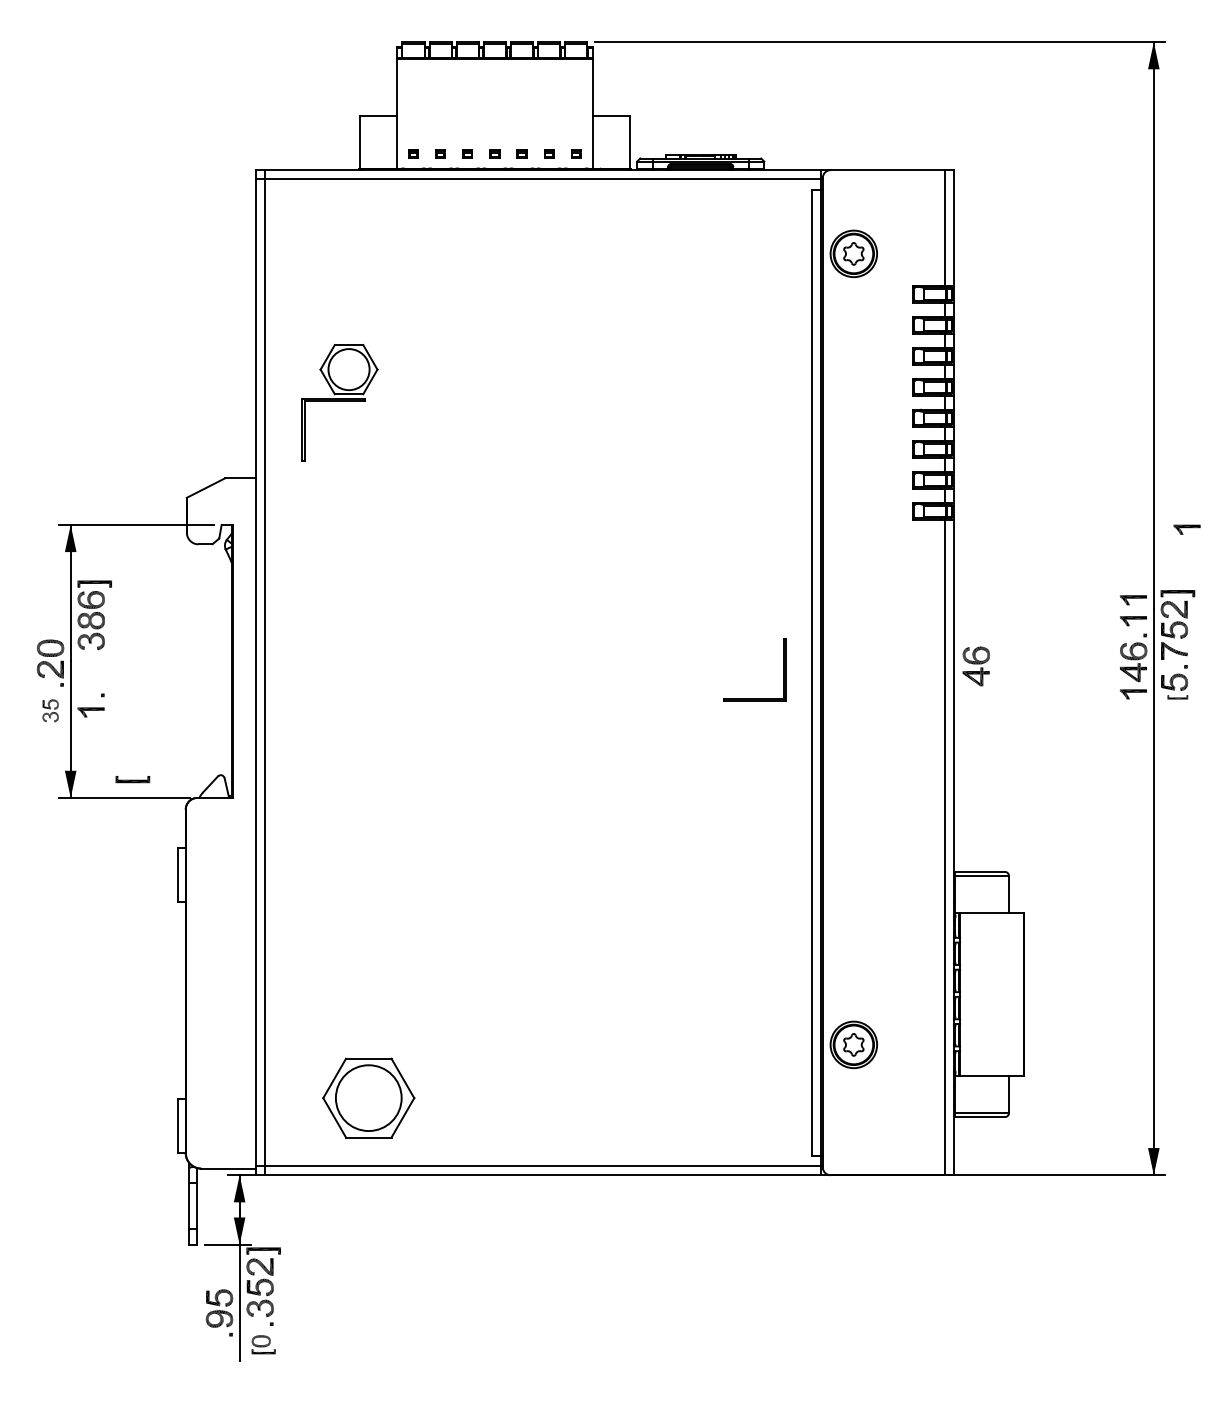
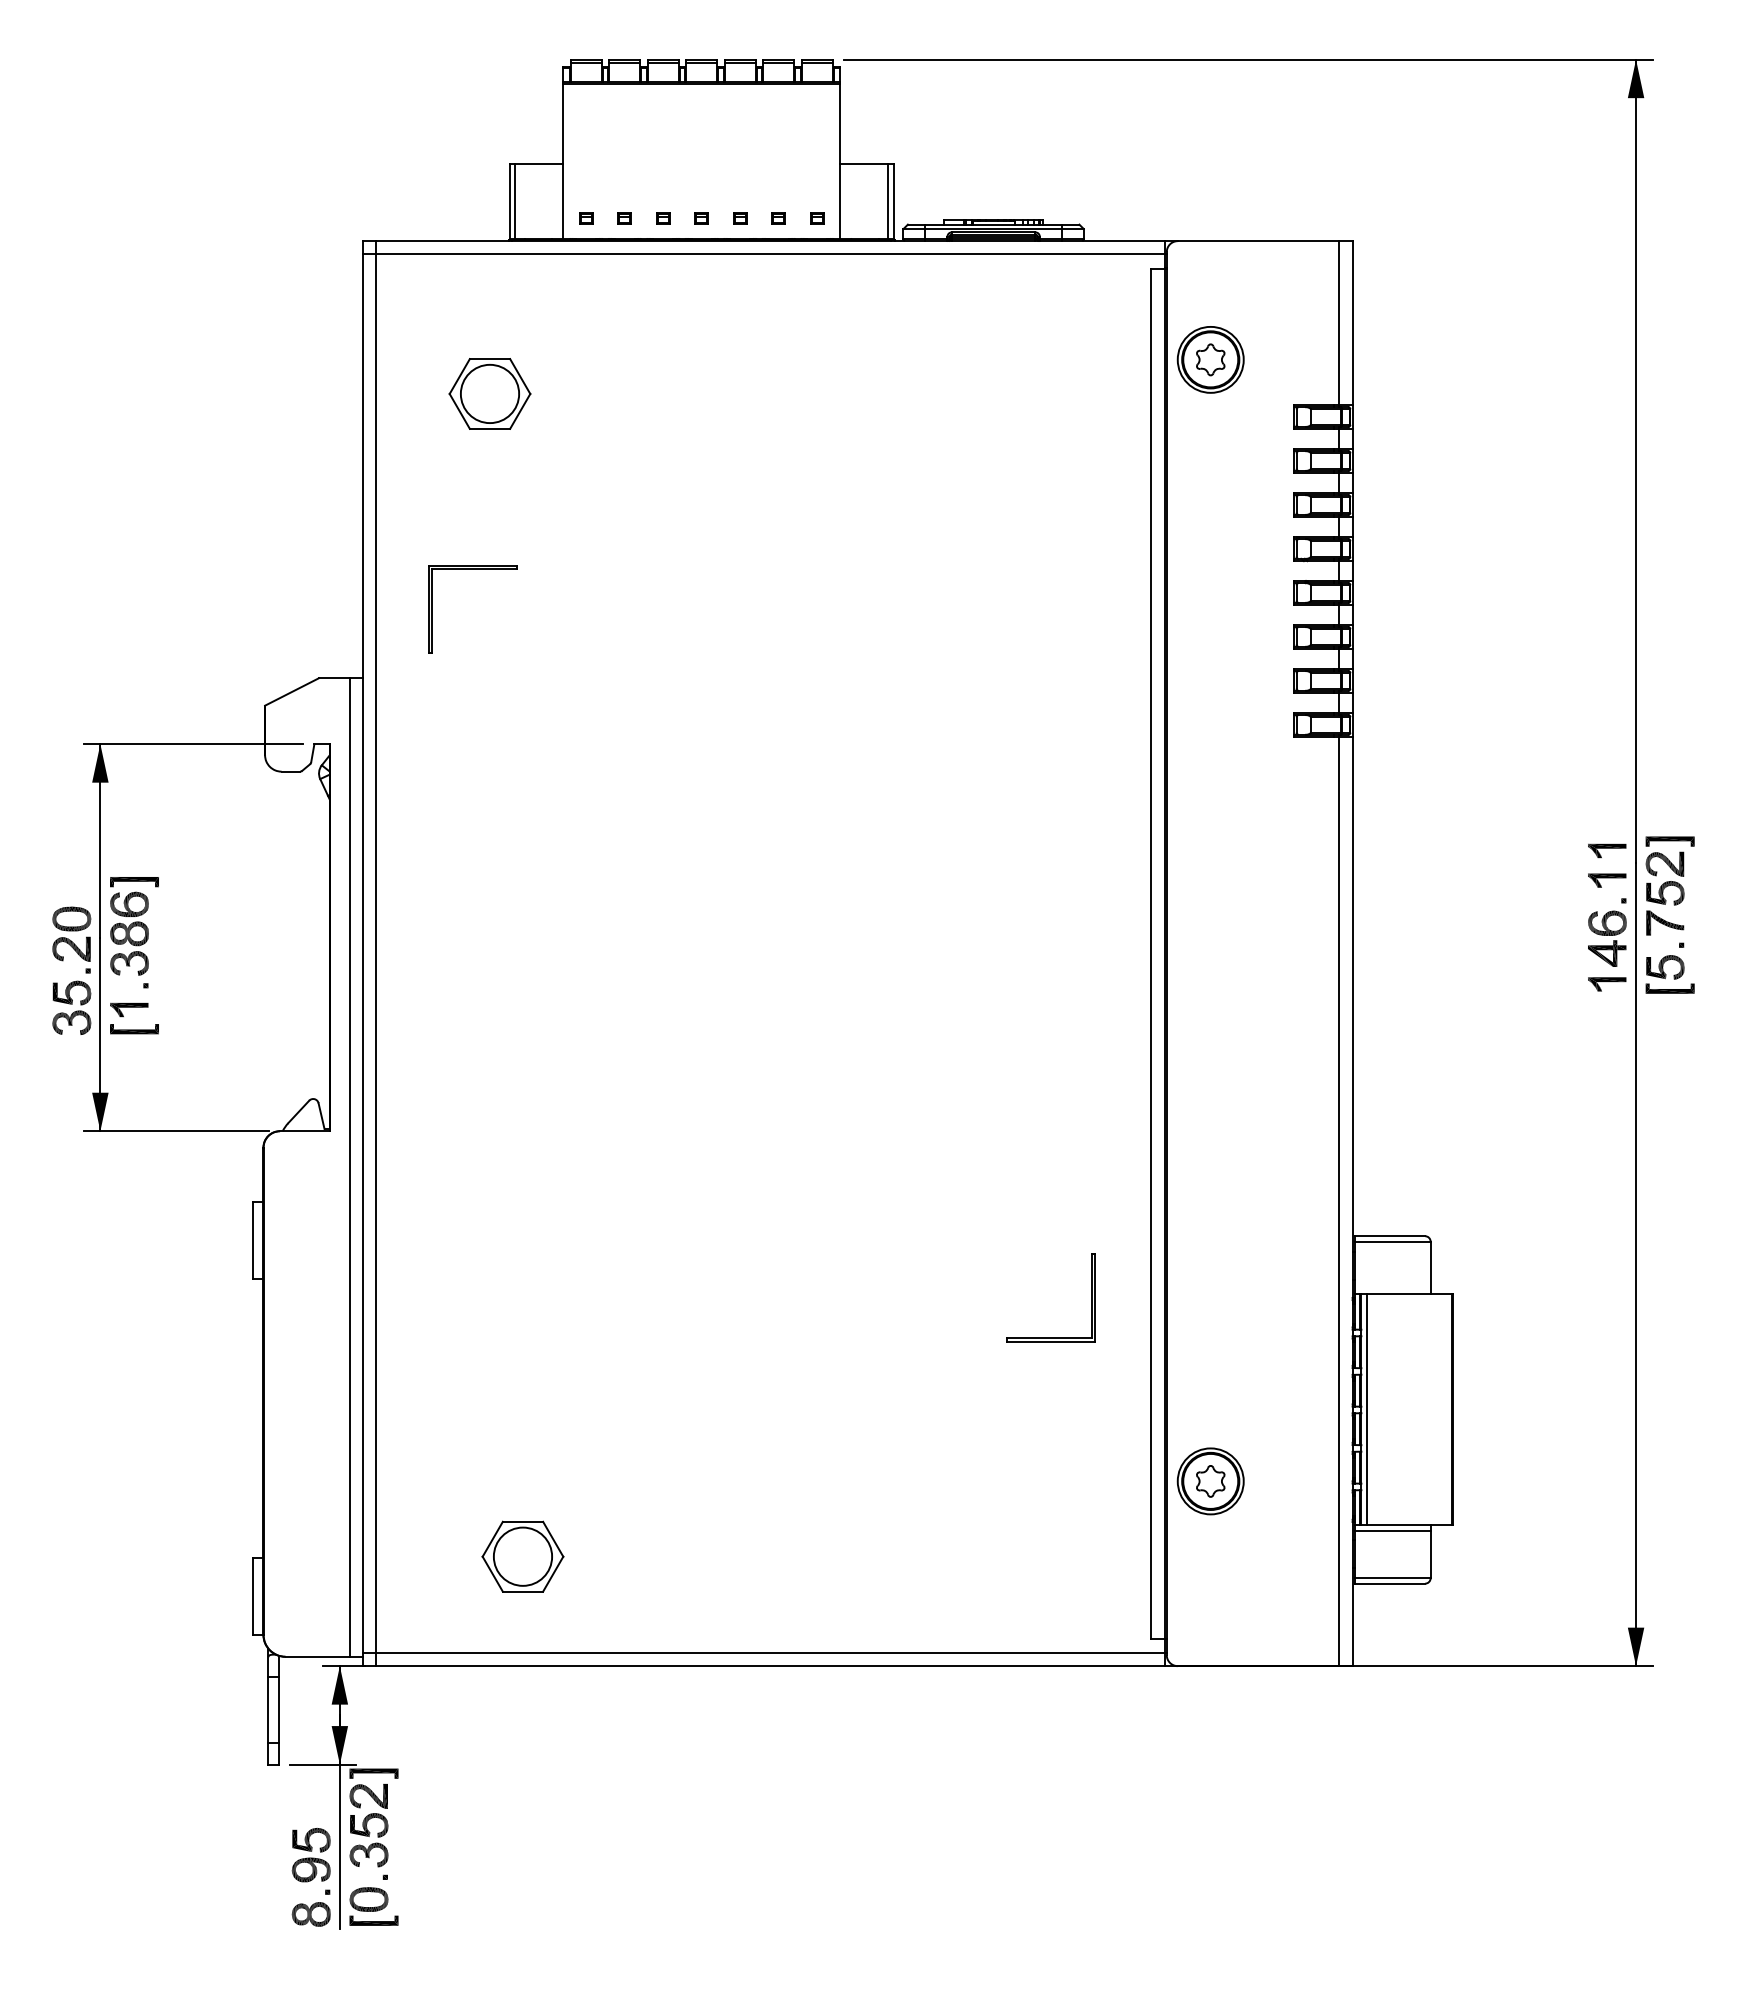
line: (363, 142) -> (515, 201), added
line: (626, 142) -> (888, 201), added
part: (348, 369) -> (489, 393), moved
part: (1187, 529) -> (1683, 750), removed
part: (94, 615) -> (134, 926), moved
part: (976, 666) -> (1384, 944), removed
part: (754, 697) -> (1050, 1337), moved
part: (1177, 697) -> (1669, 988), size x1.67
part: (50, 710) -> (71, 1007), size x1.67
part: (132, 779) -> (134, 1029), moved
line: (247, 823) -> (350, 1167), added
line: (963, 994) -> (1366, 1409), added
line: (982, 1079) -> (1392, 1530), added
part: (368, 1097) -> (522, 1556), size x0.62
part: (263, 1344) -> (373, 1906), size x1.43
part: (218, 1350) -> (310, 1914), added

